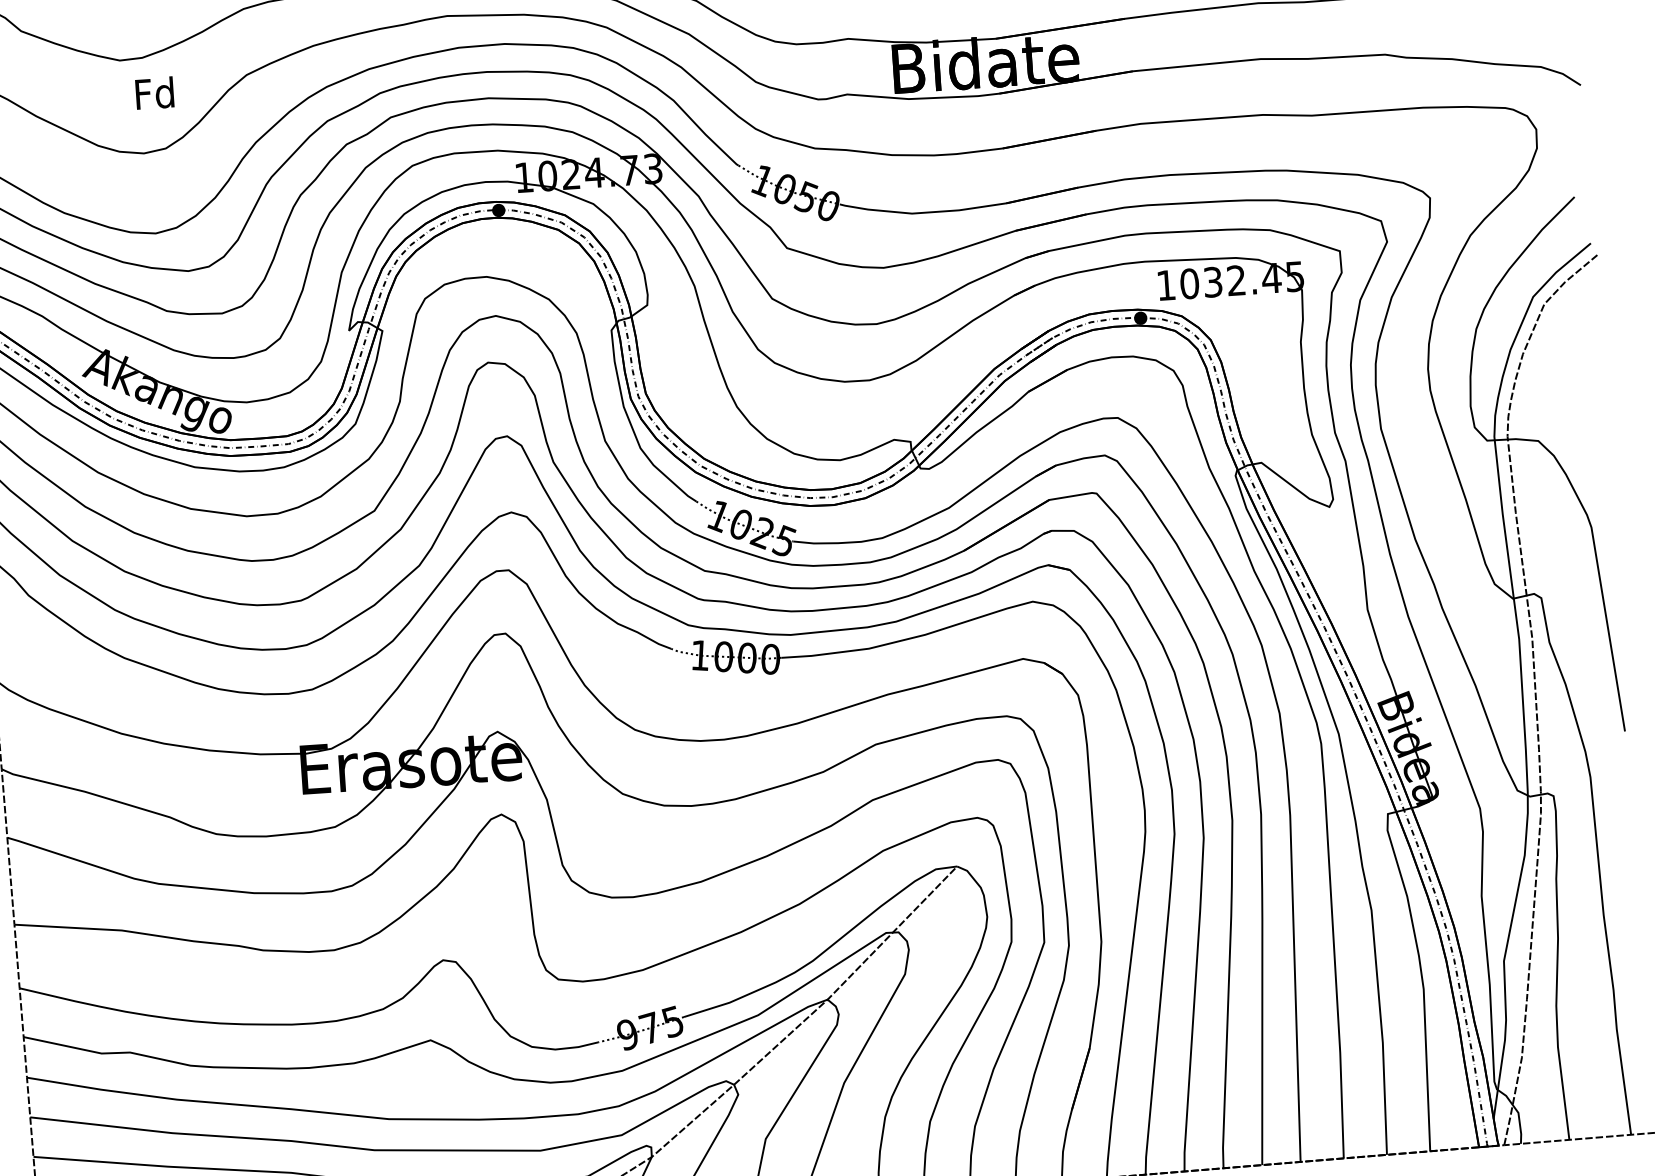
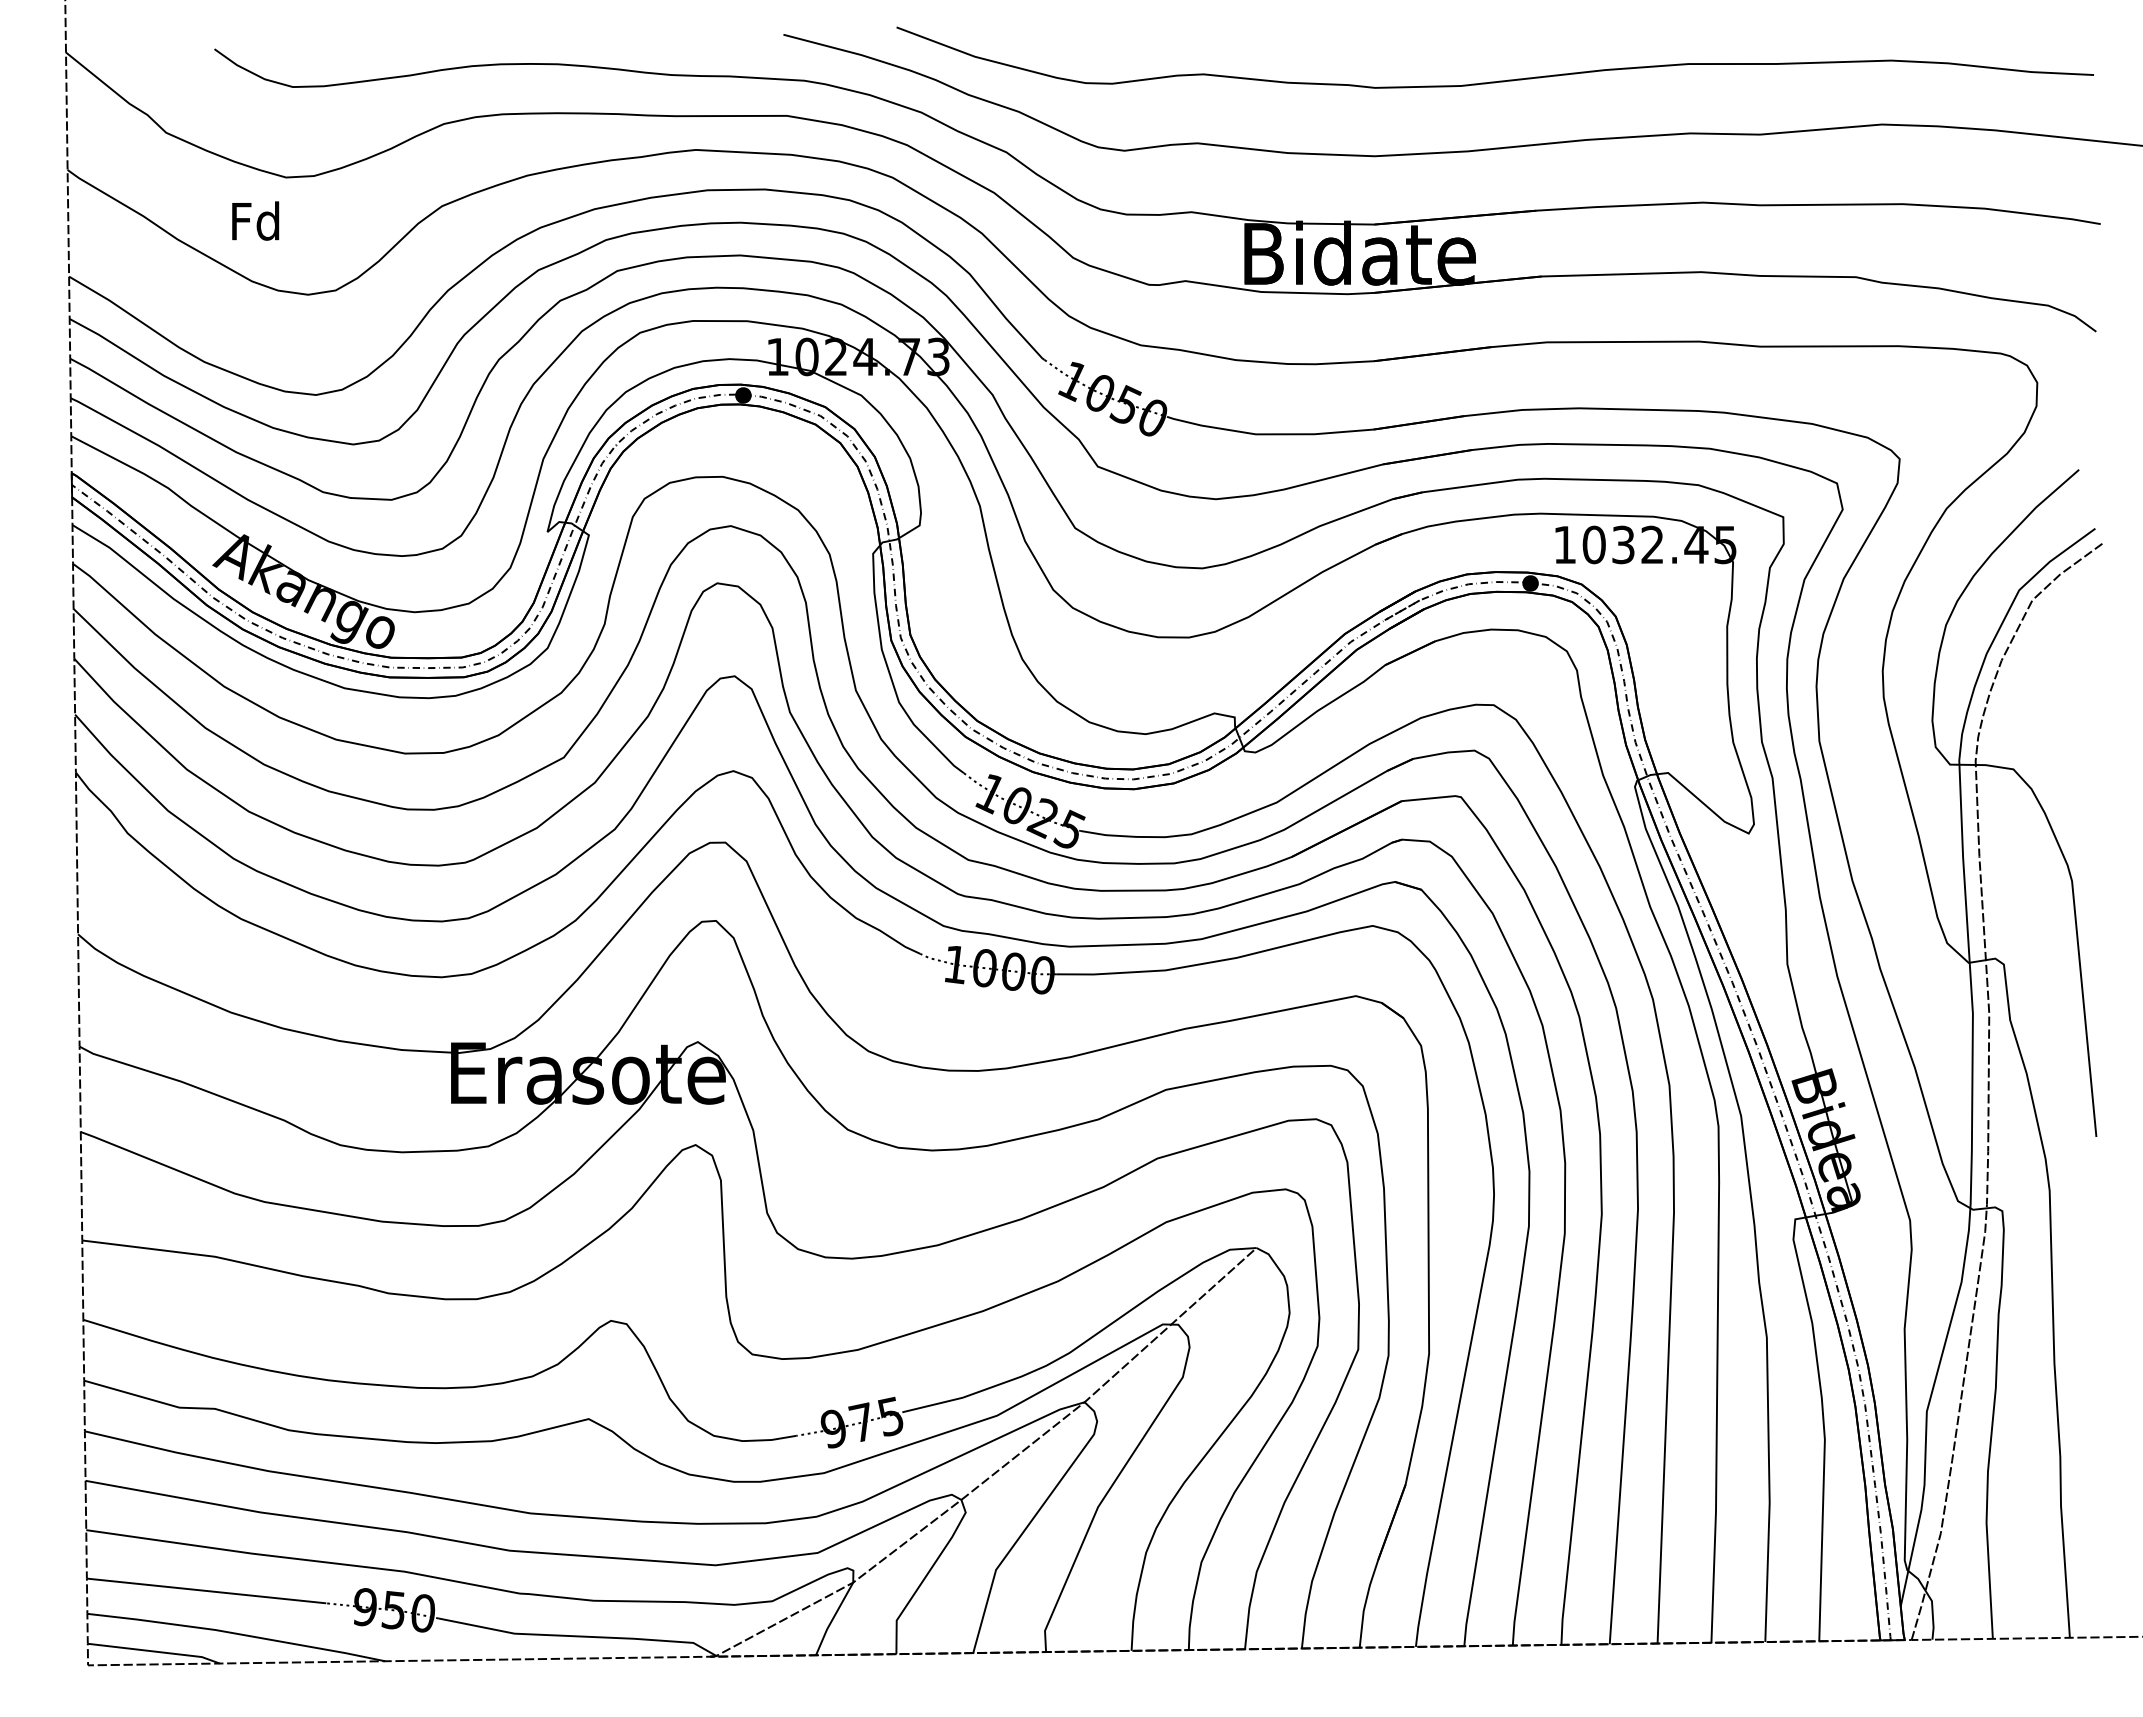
text: (154, 92) -> (255, 220), moved

